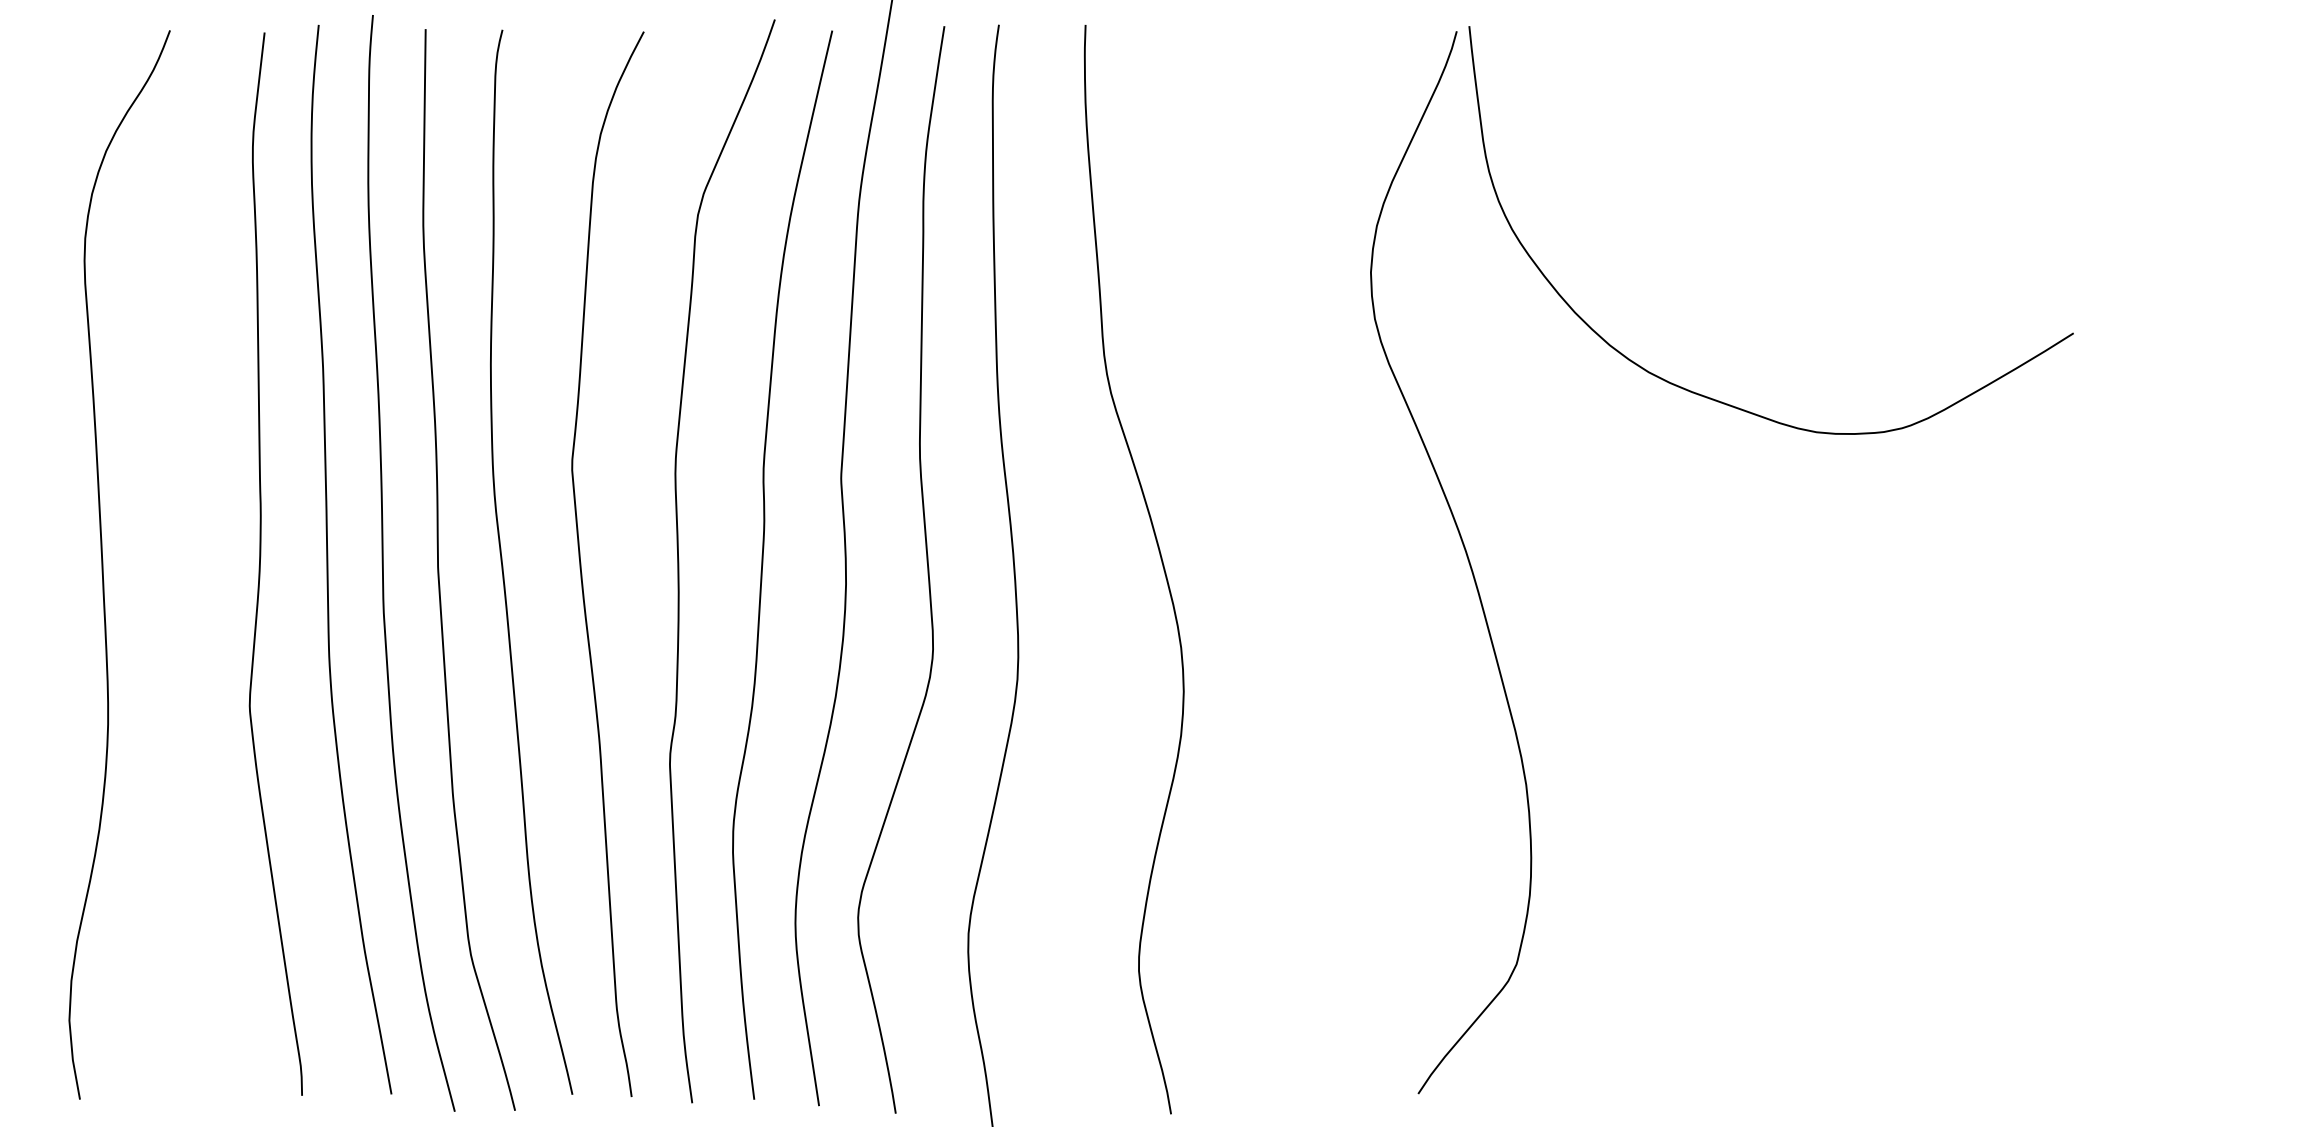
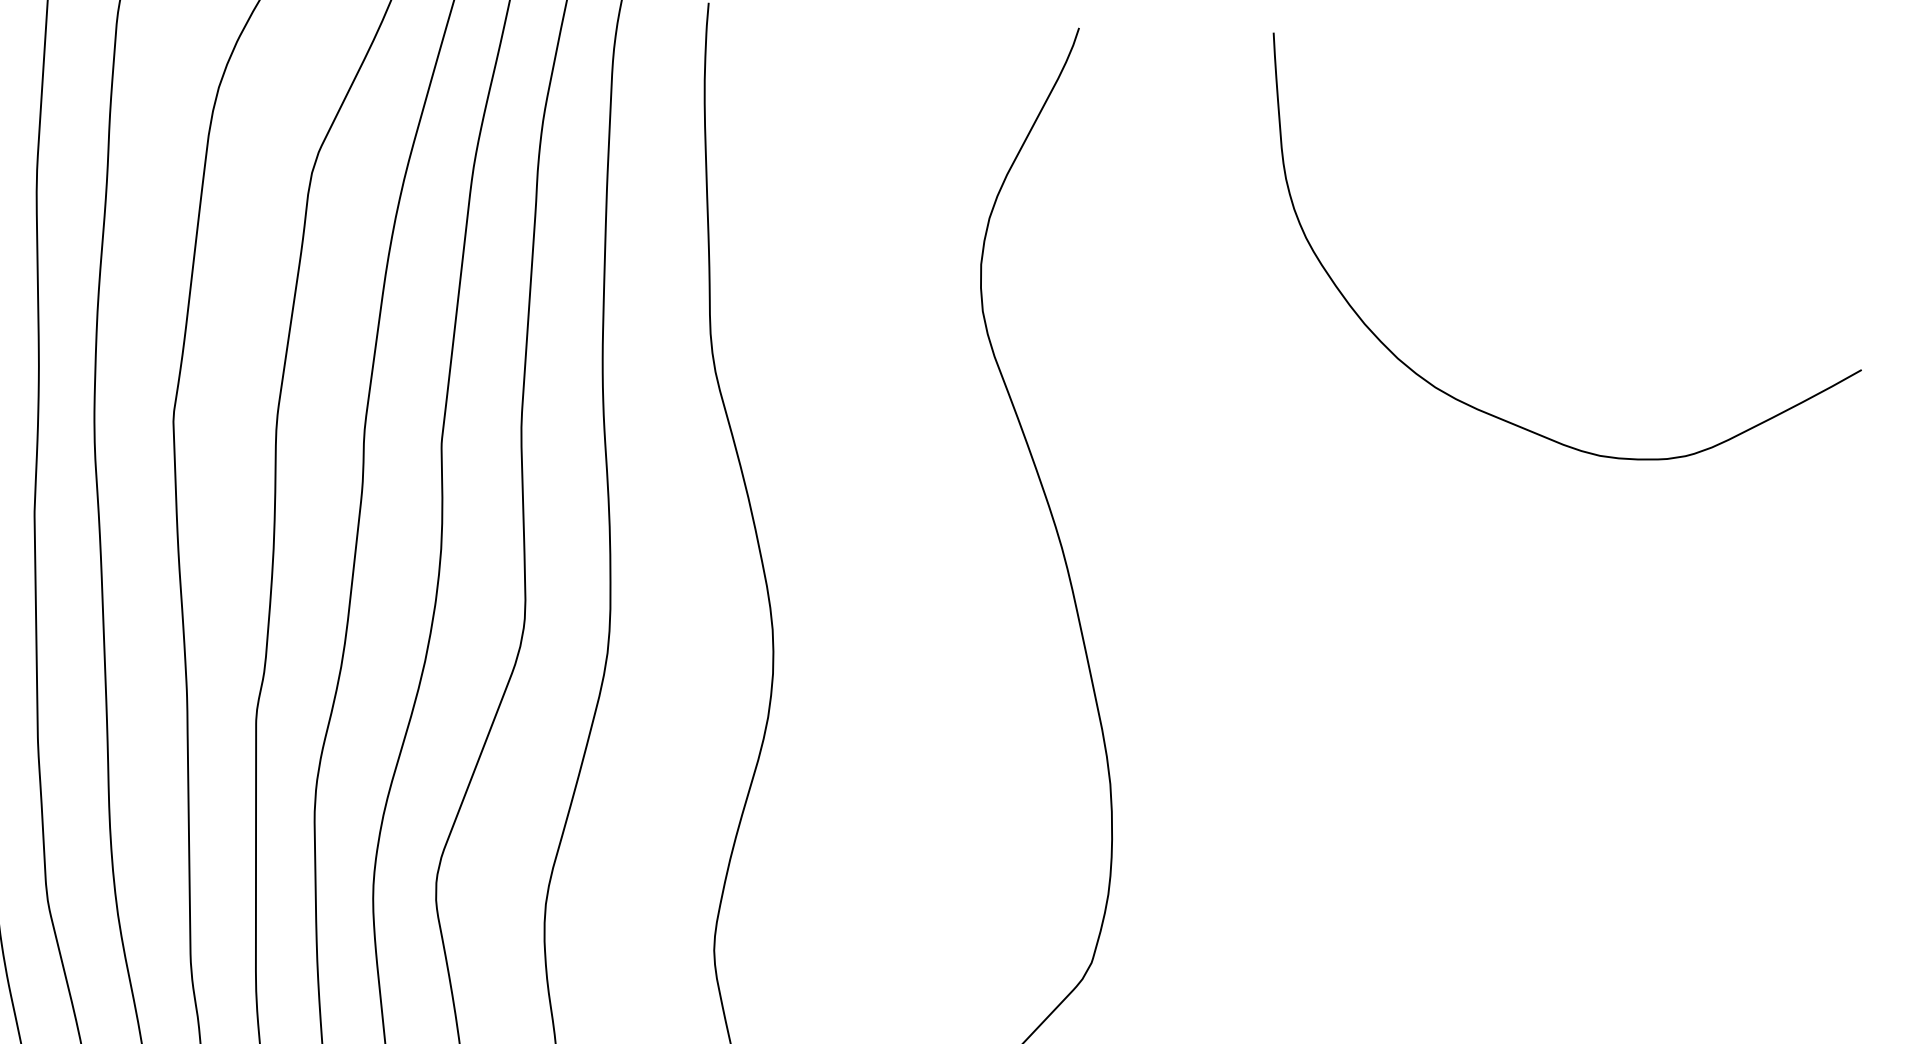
curve: (1705, 395) -> (1490, 413), moved

